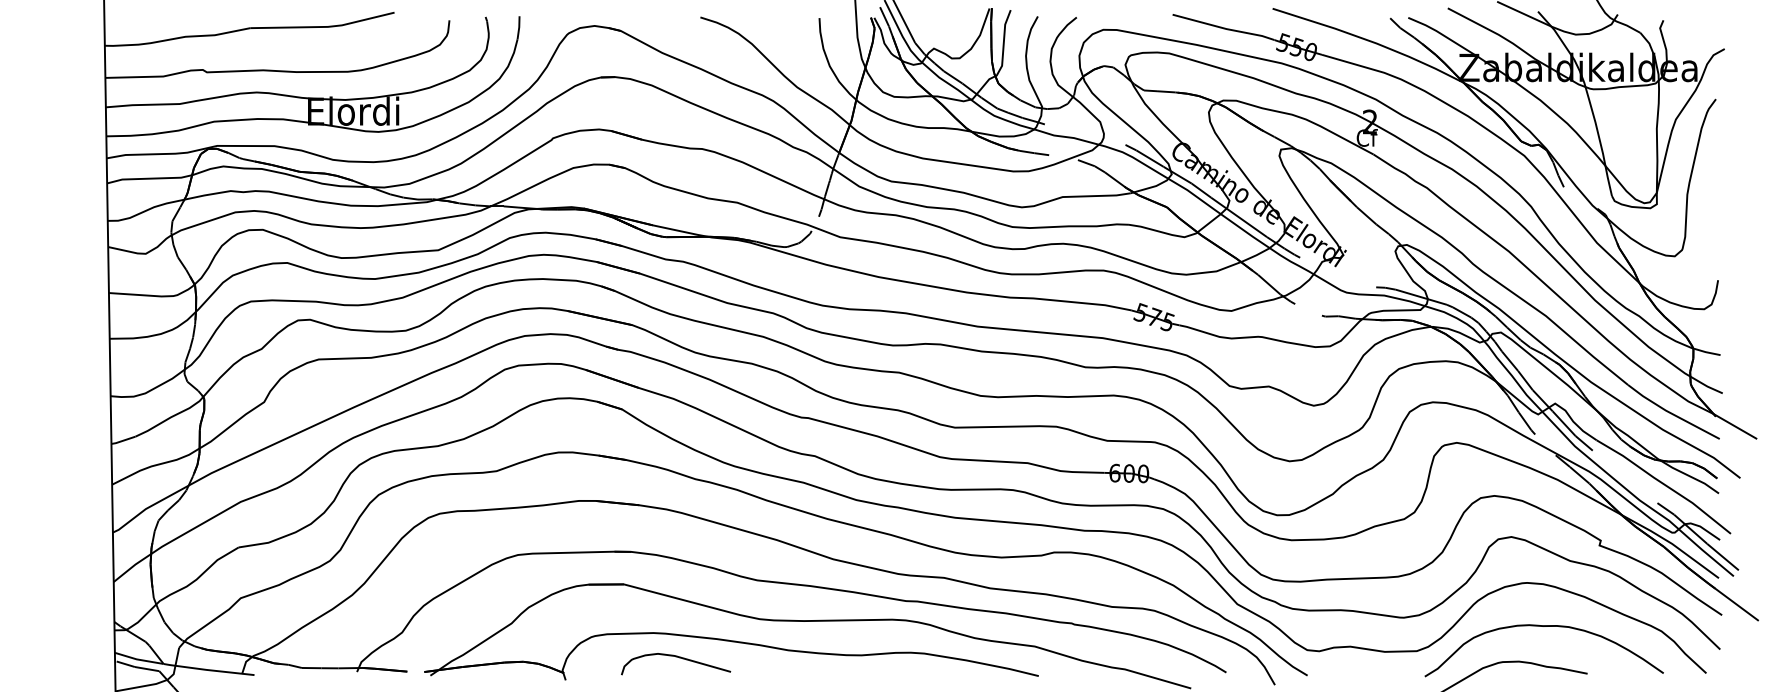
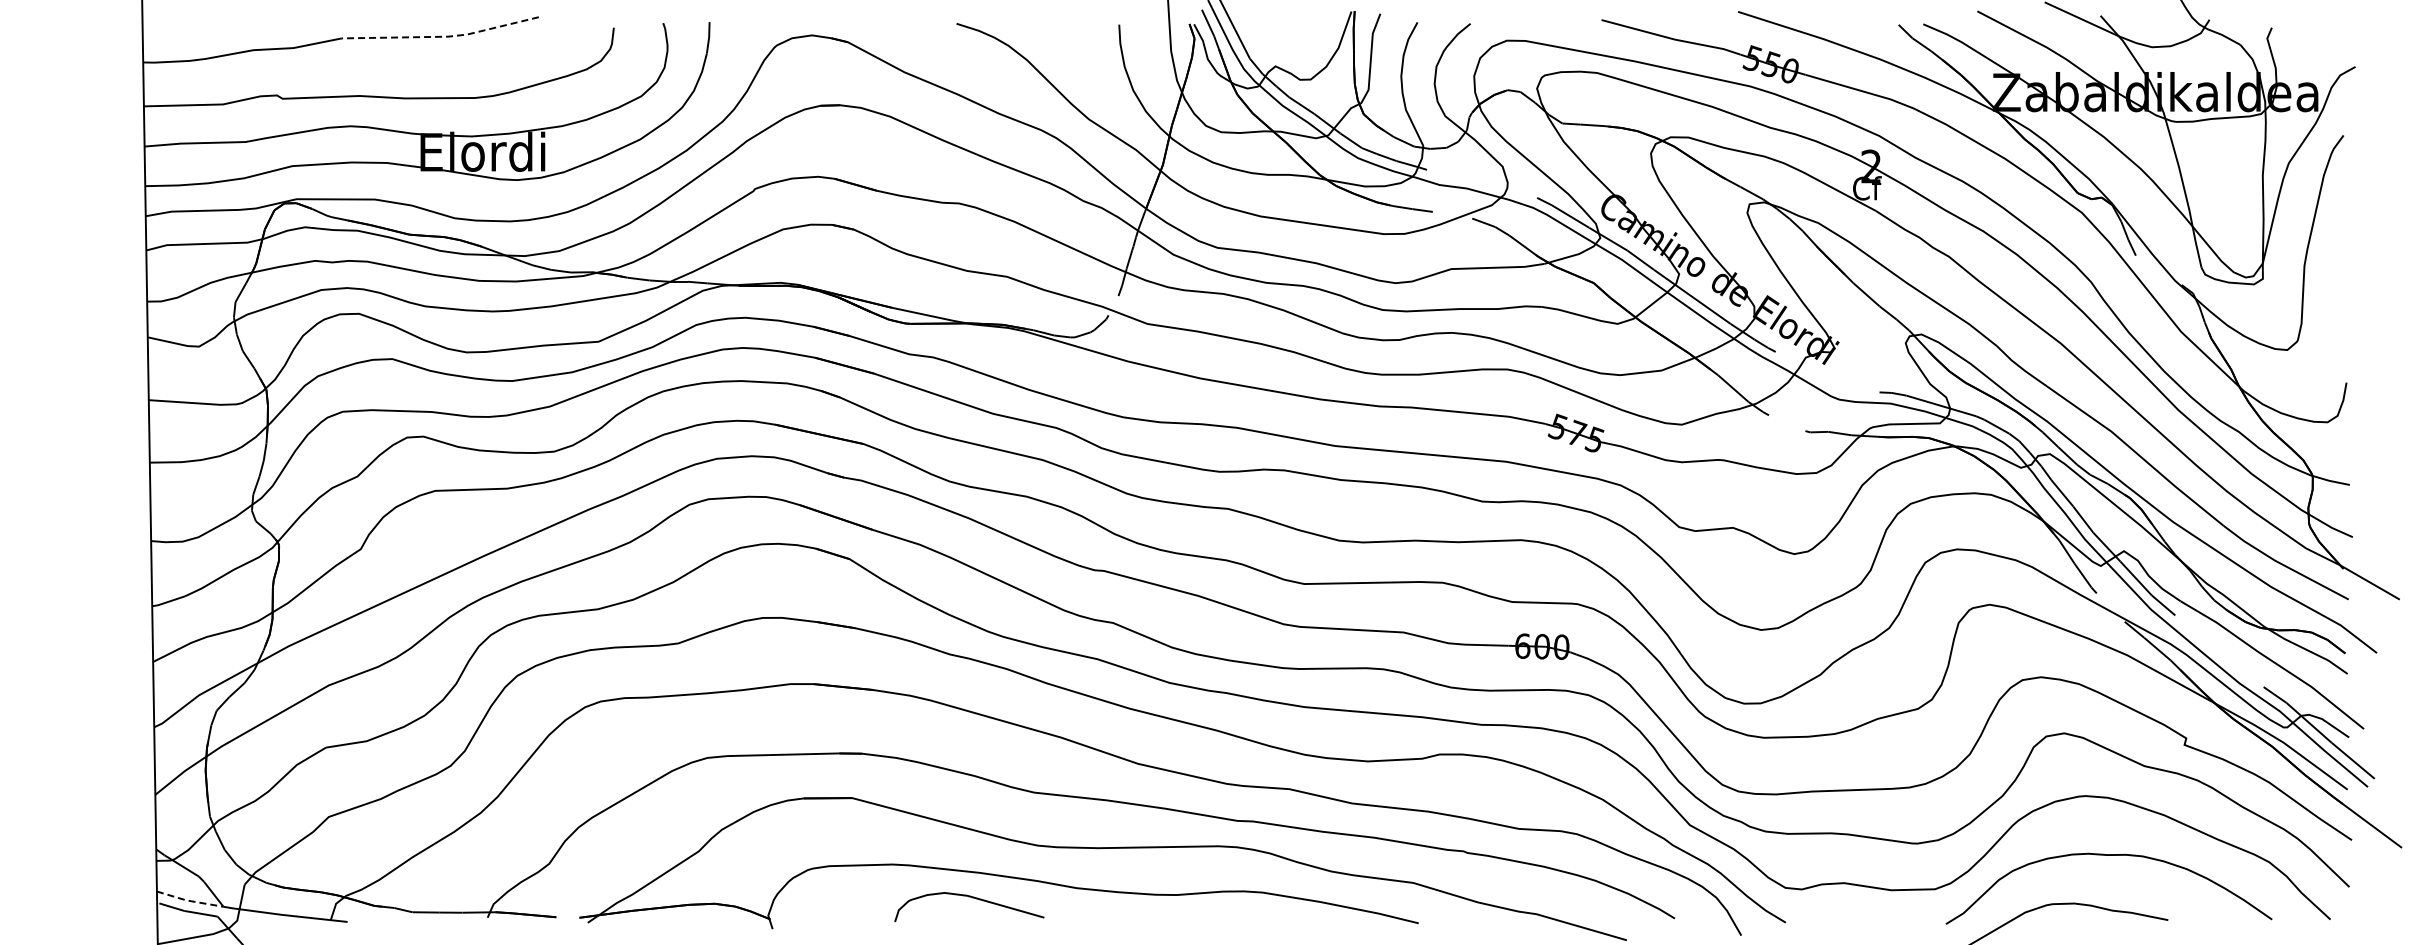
line: (323, 26) -> (441, 36), solid -> dashed
curve: (678, 657) -> (972, 898), moved
line: (138, 659) -> (189, 900), solid -> dashed

